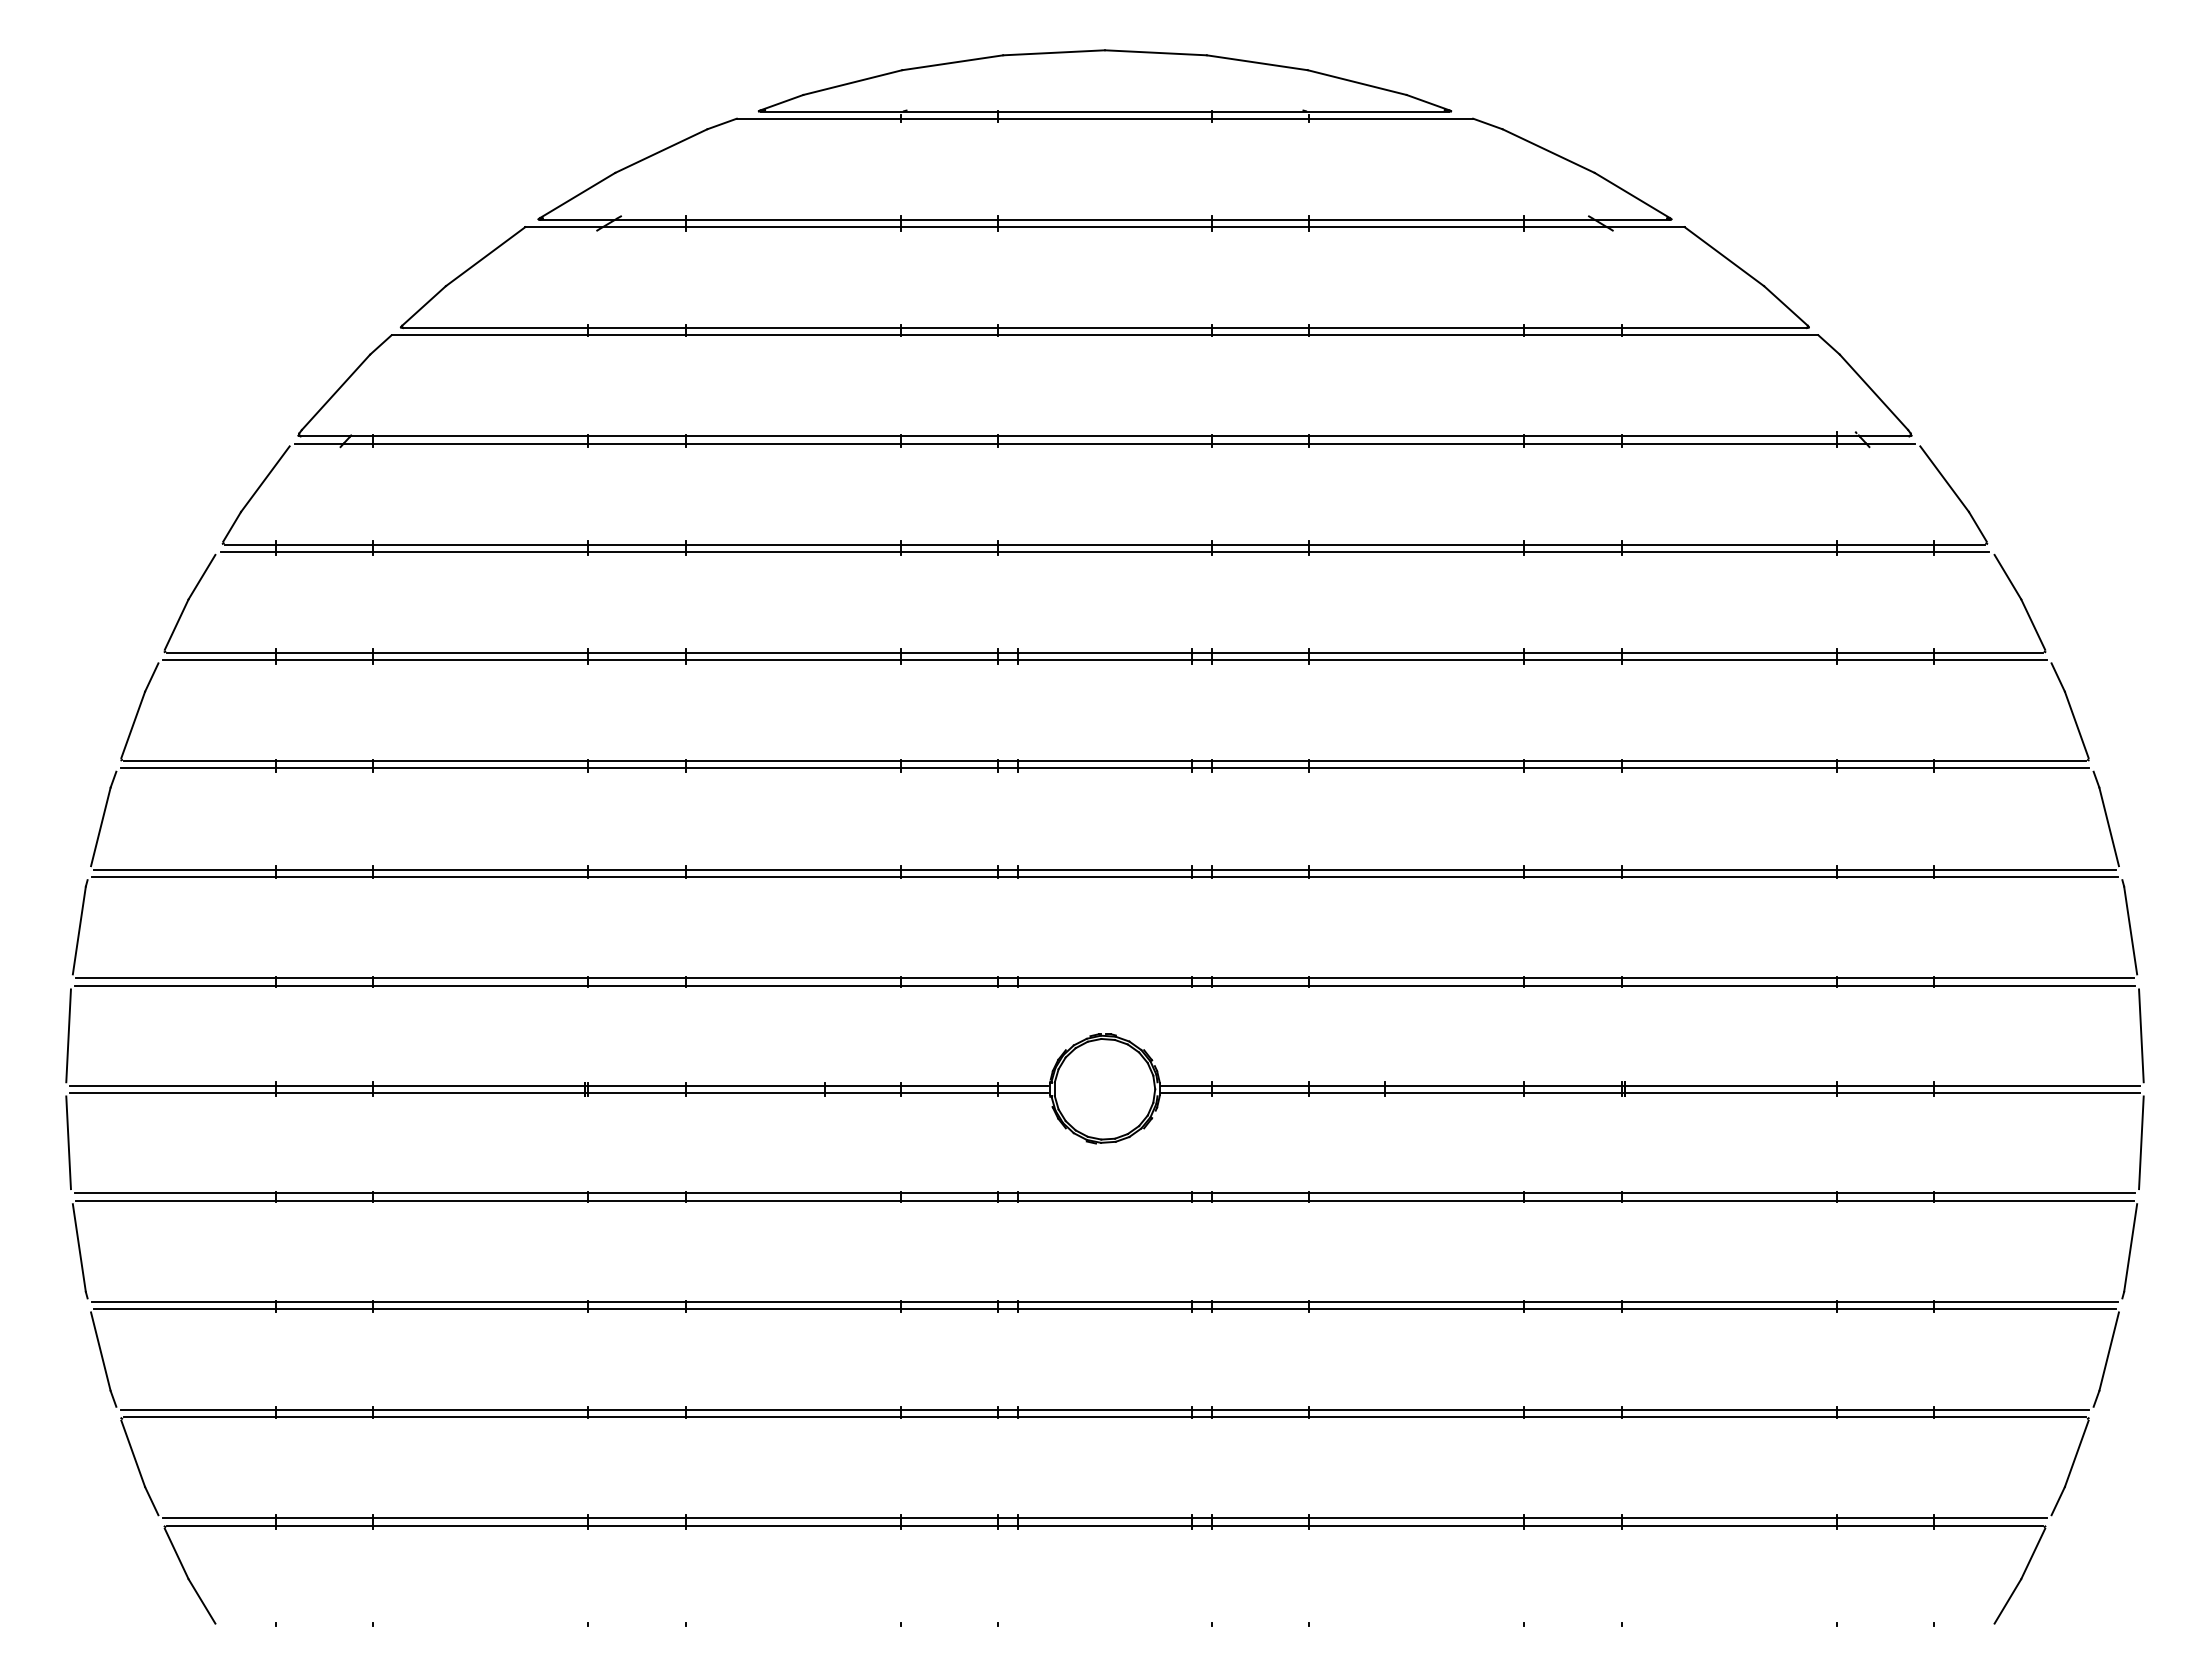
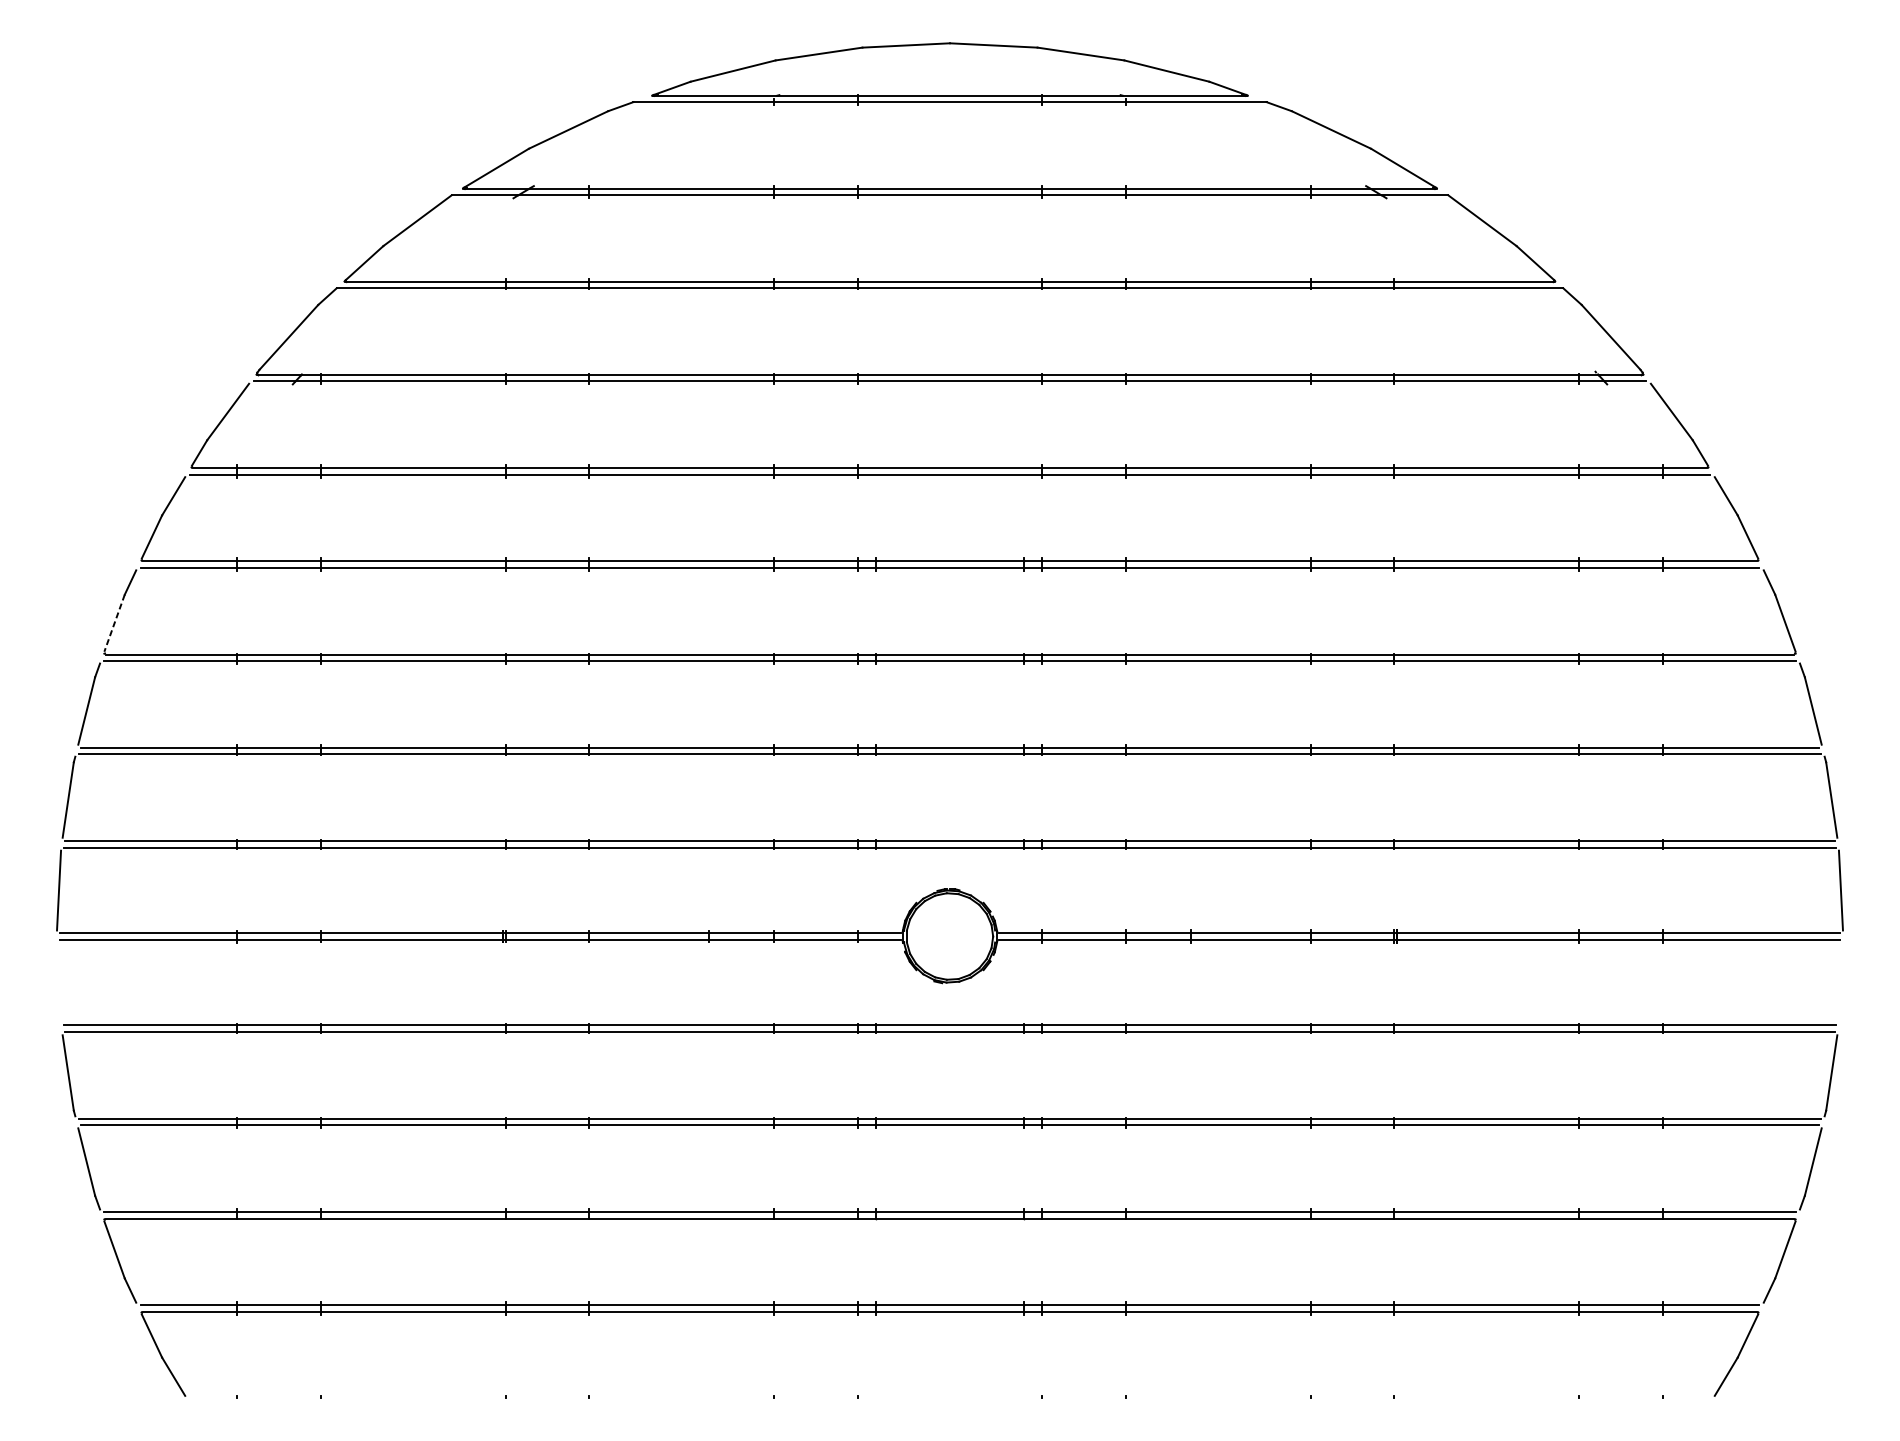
line: (133, 725) -> (114, 623), solid -> dashed
line: (68, 1142) -> (58, 982), removed
line: (2141, 1142) -> (1841, 982), removed

